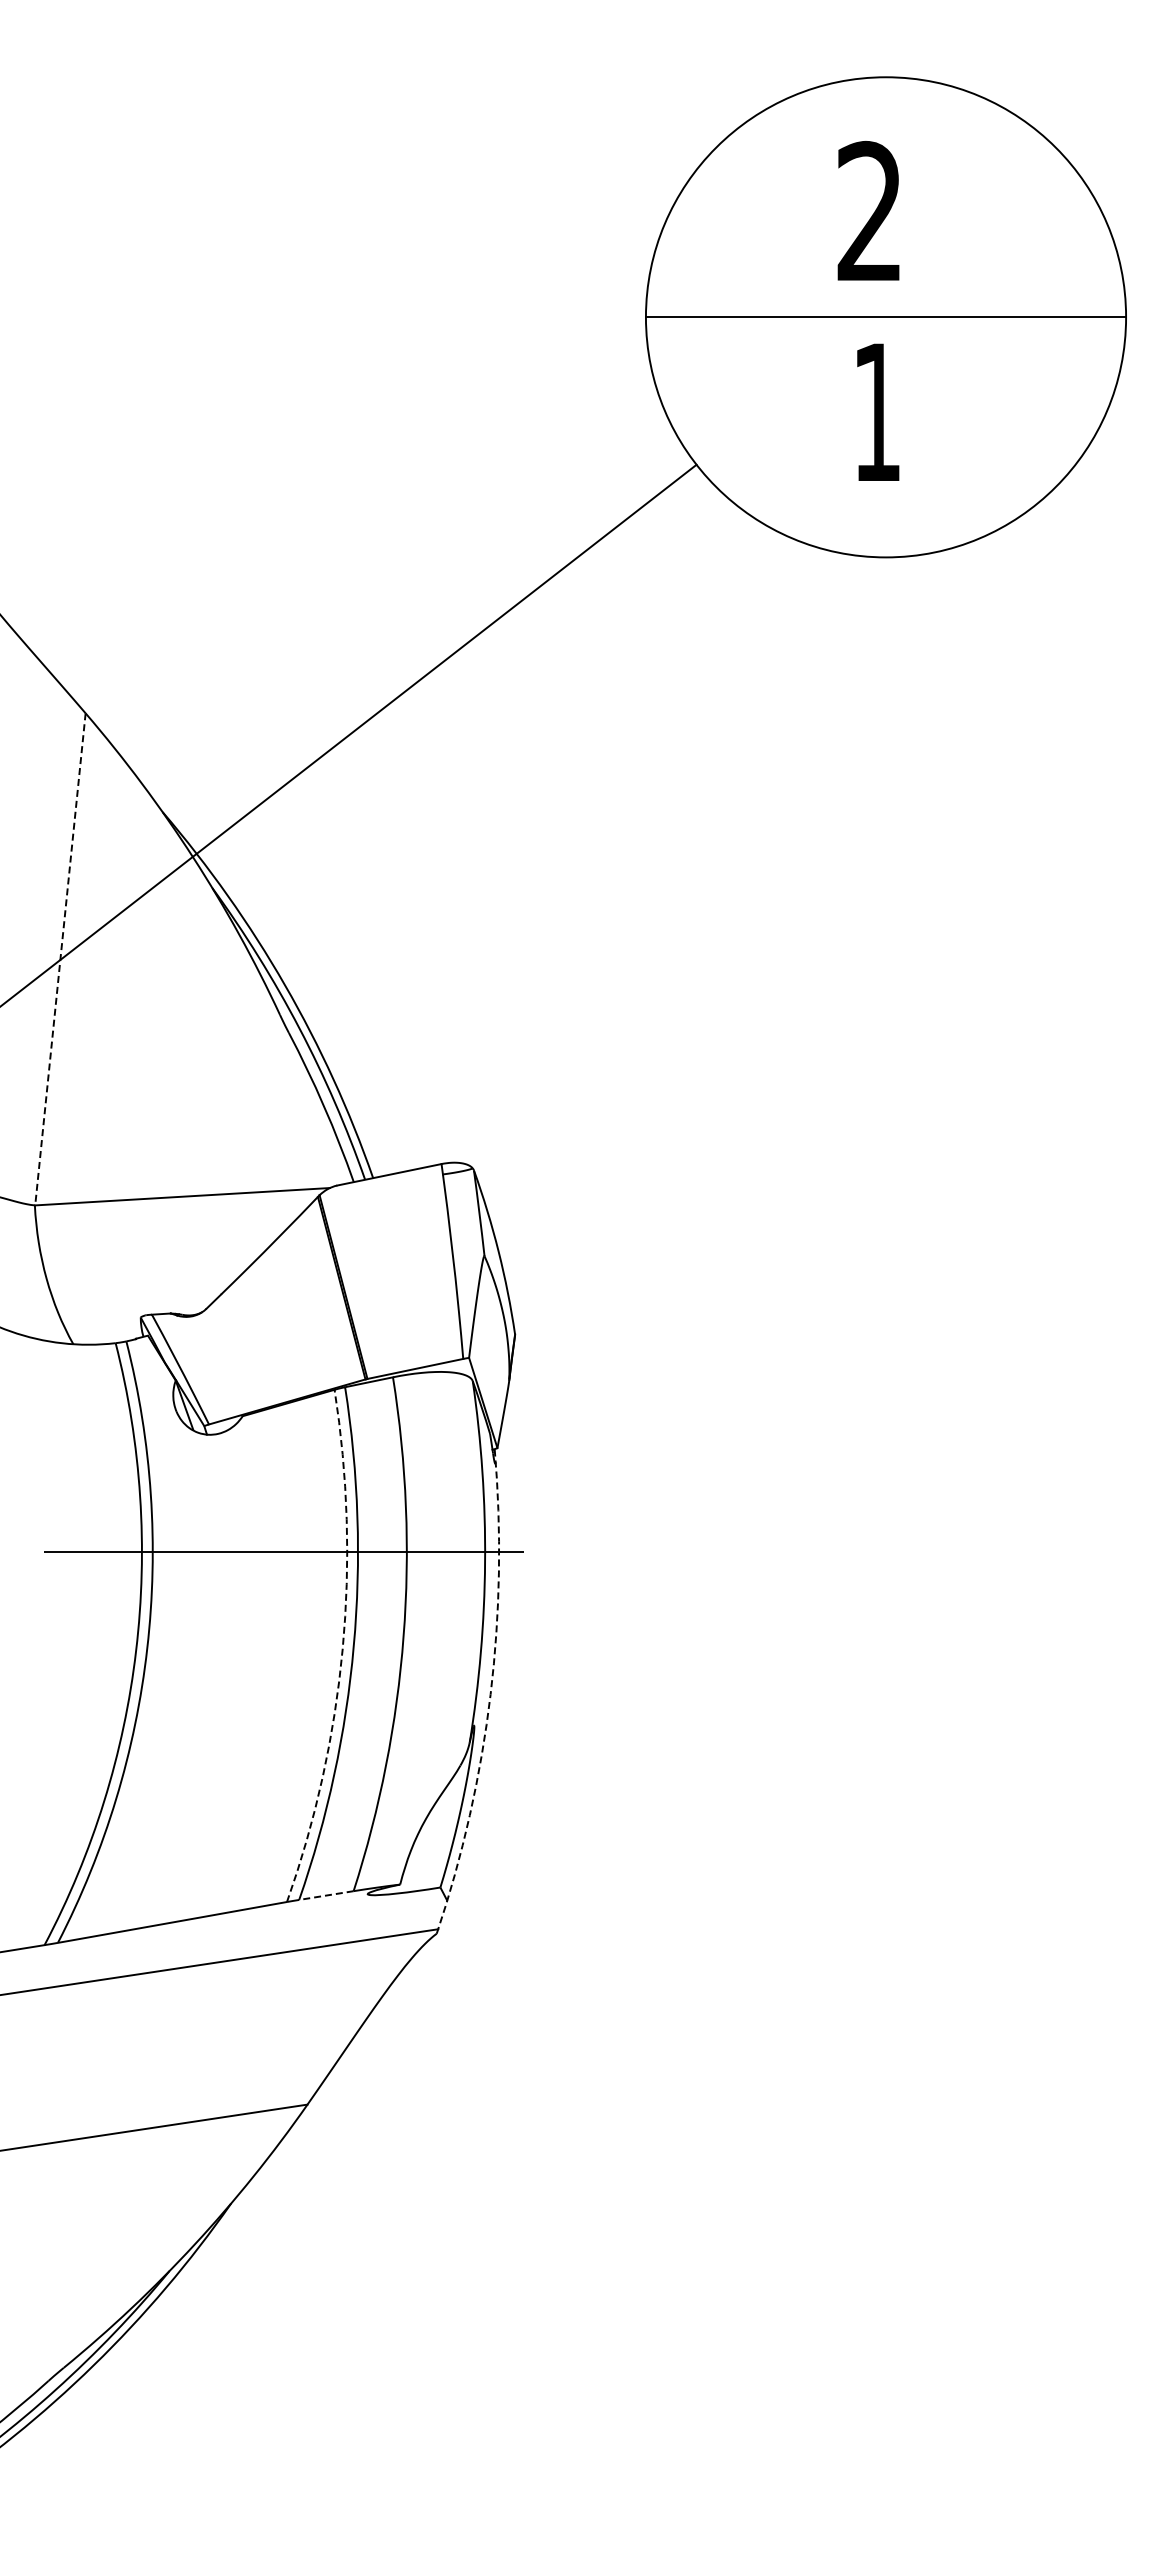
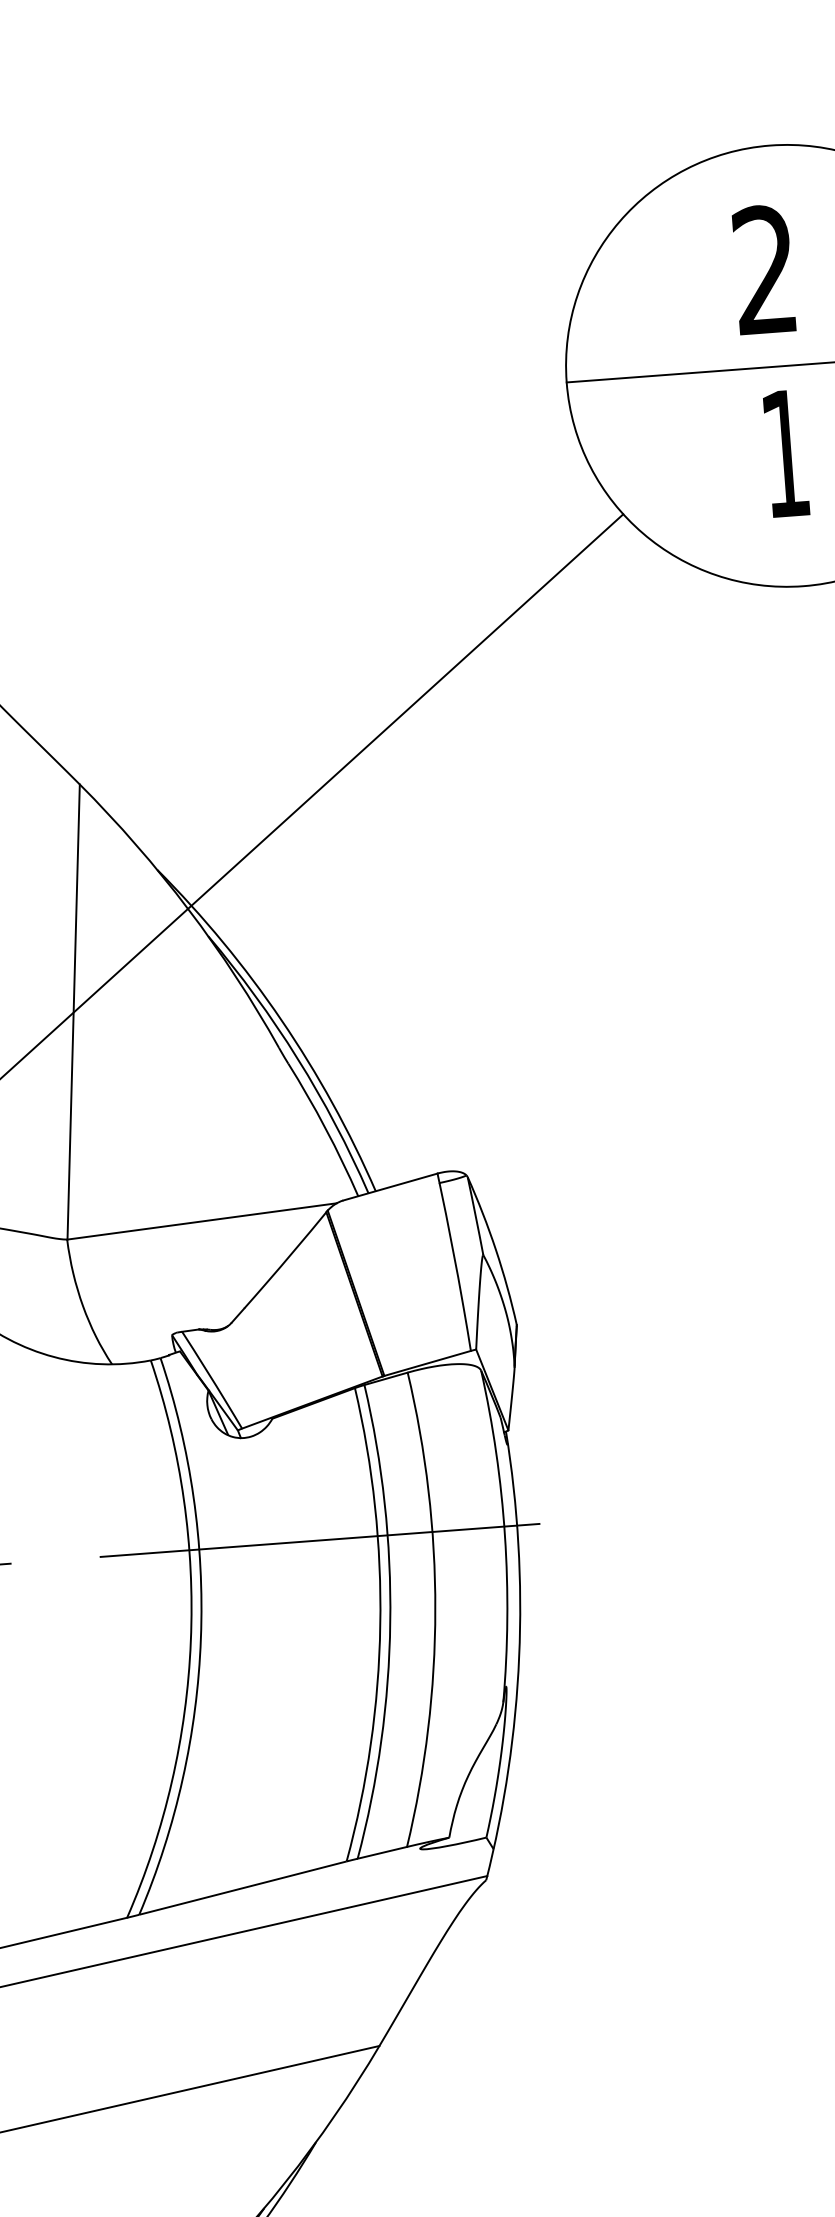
line: (60, 959) -> (73, 1012), dashed -> solid
arc: (342, 1648) -> (380, 1624), dashed -> solid
arc: (490, 1694) -> (519, 1657), dashed -> solid
line: (326, 1895) -> (382, 1852), dashed -> solid

